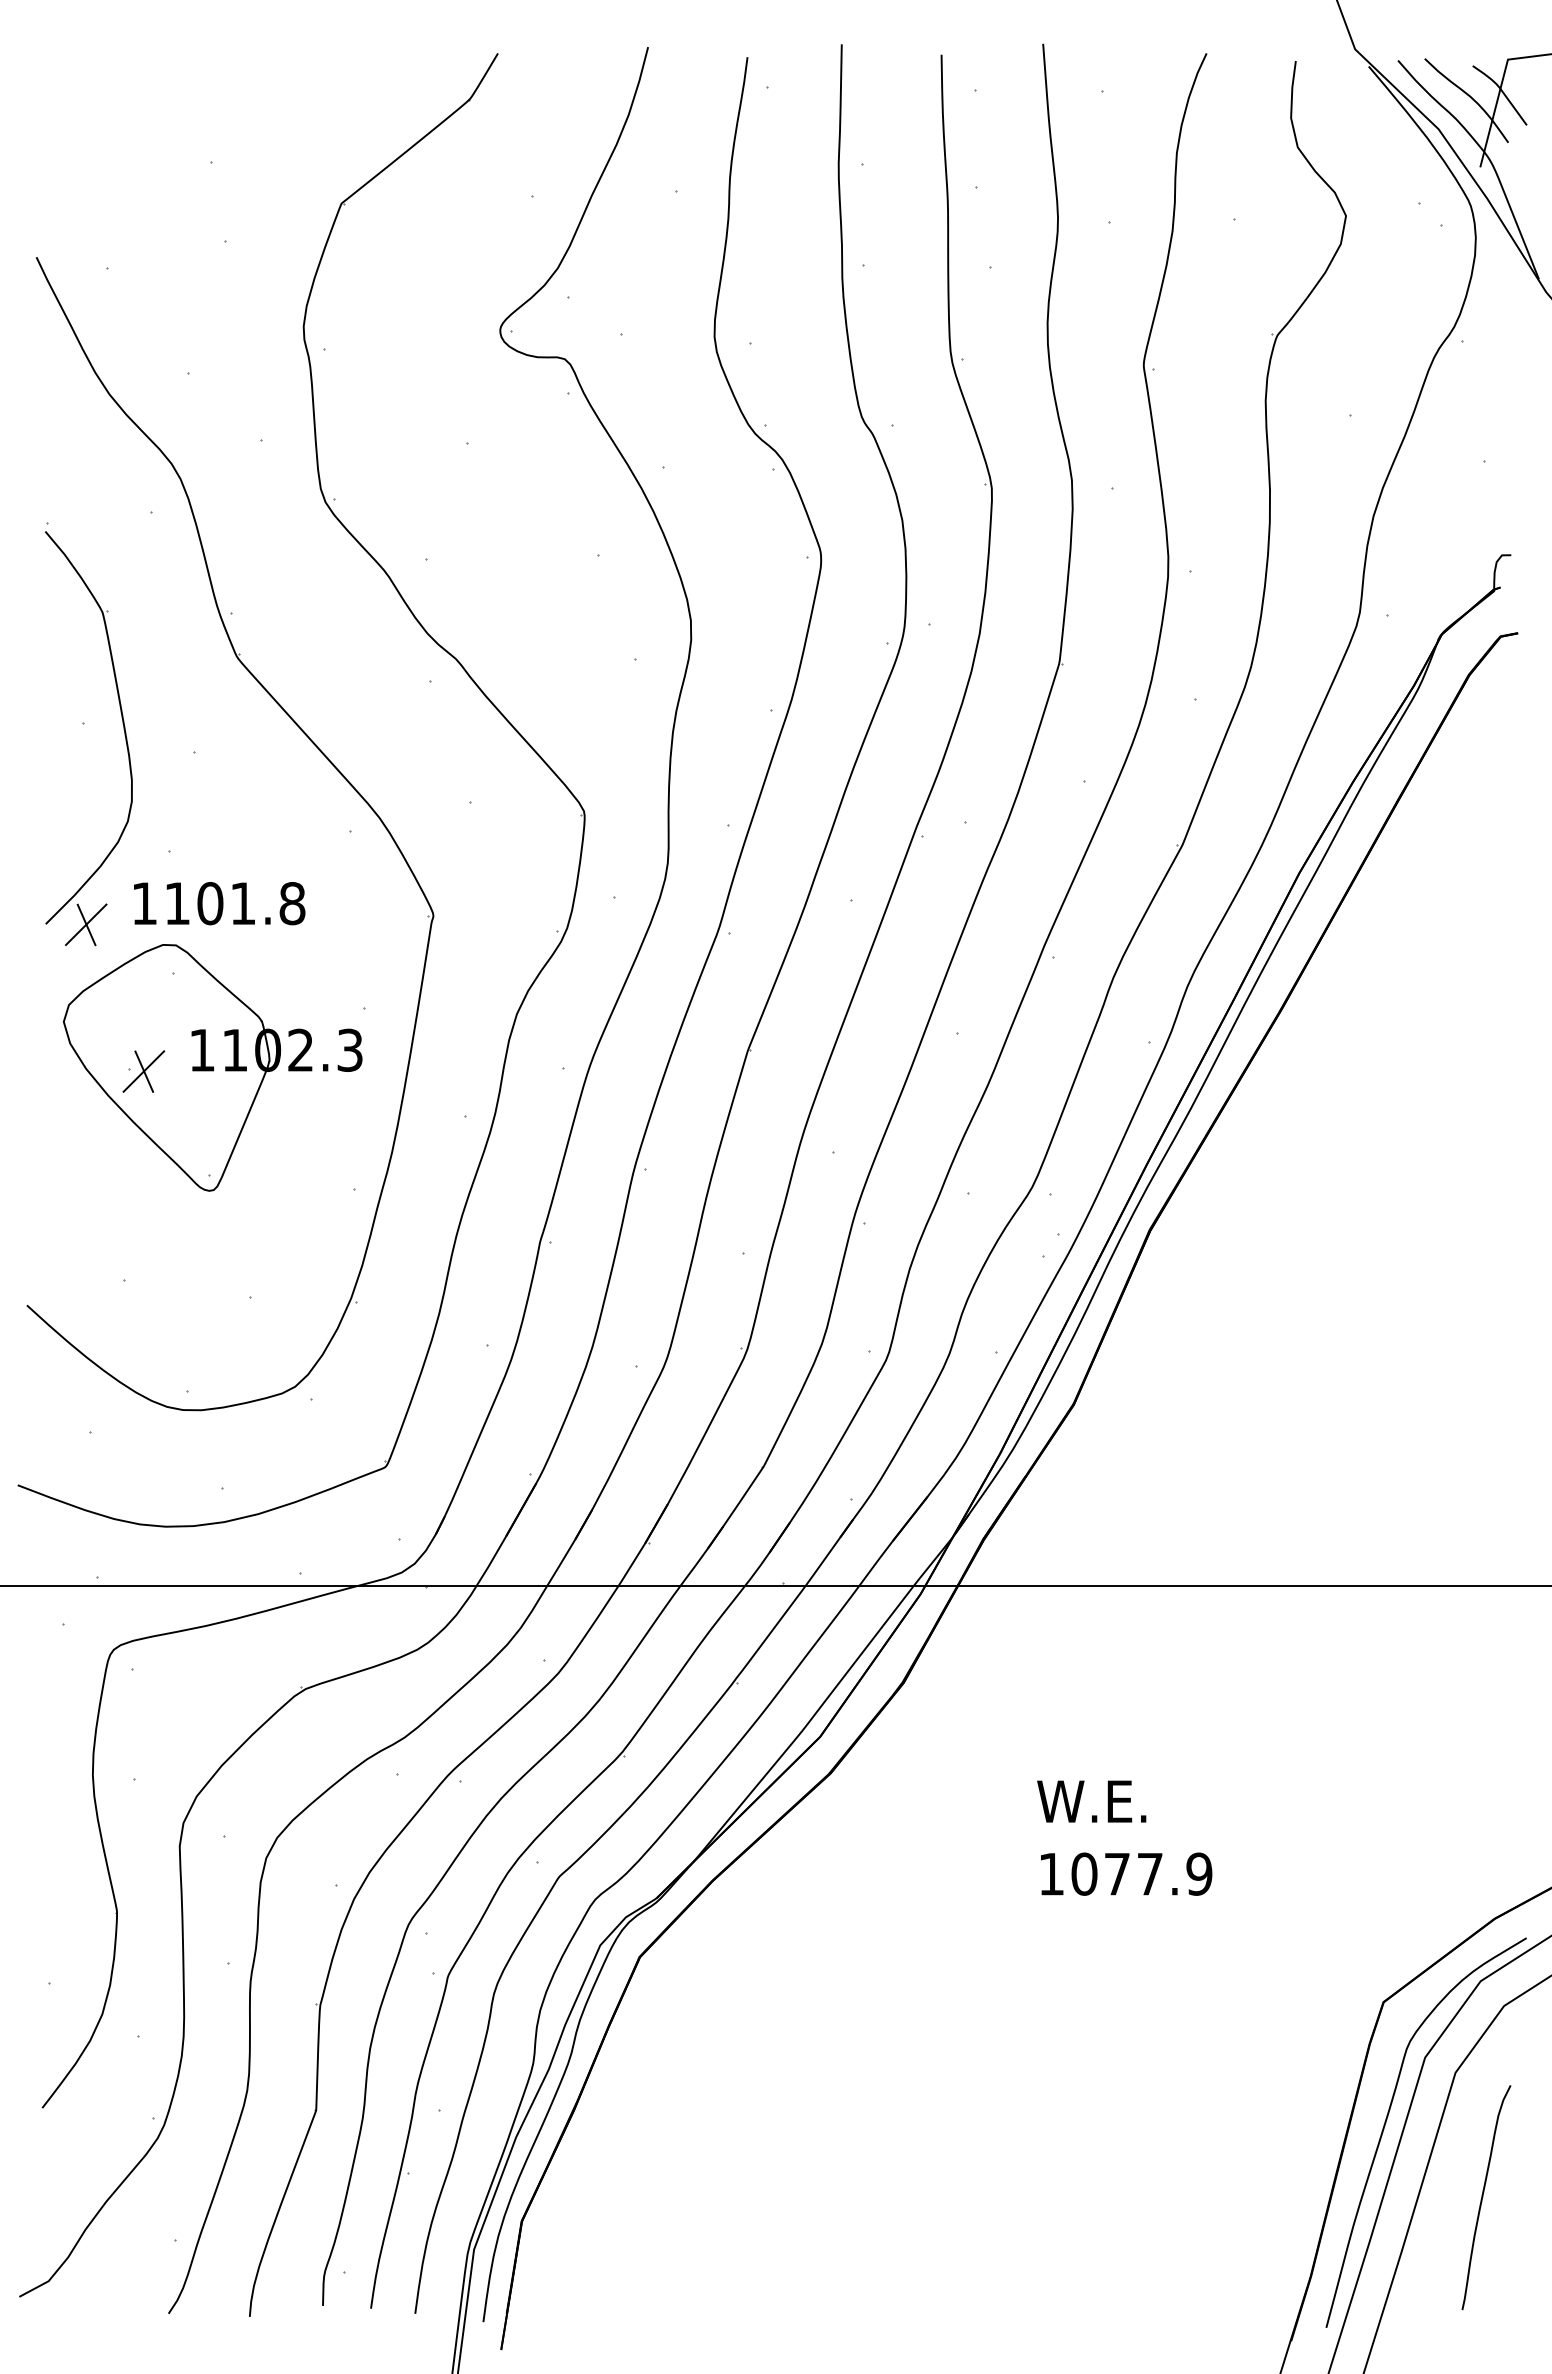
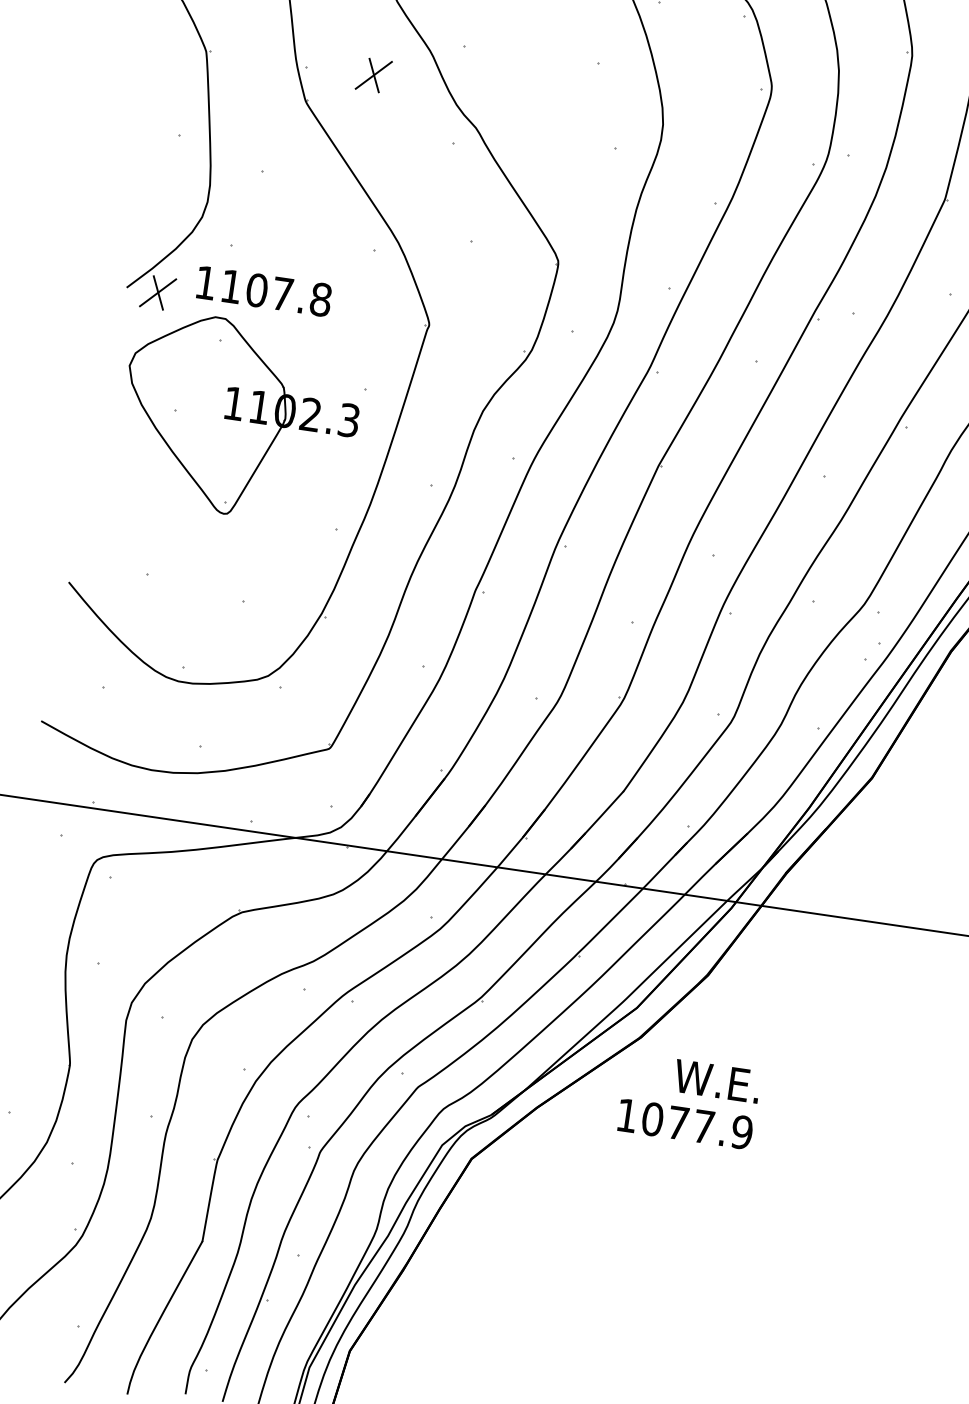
text: (243, 903) -> (282, 294), 1101.8 -> 1107.8
part: (143, 1071) -> (373, 75), moved
text: (1091, 1801) -> (717, 1081), moved
text: (1126, 1873) -> (685, 1123), moved

